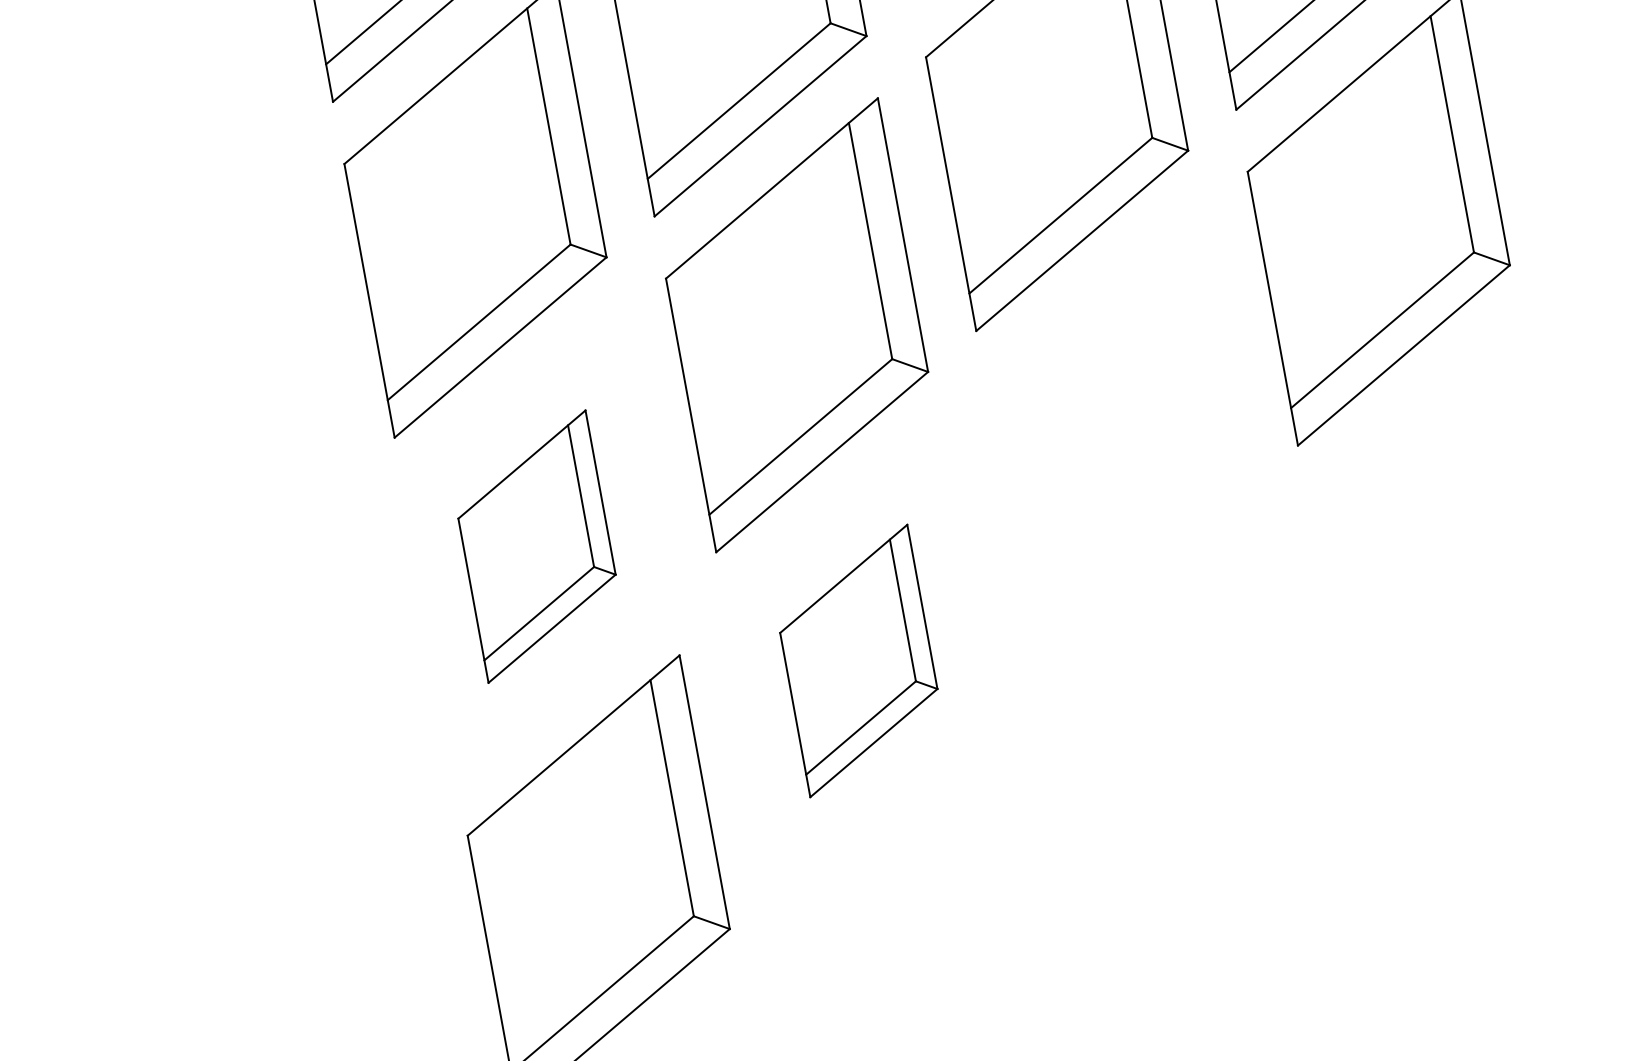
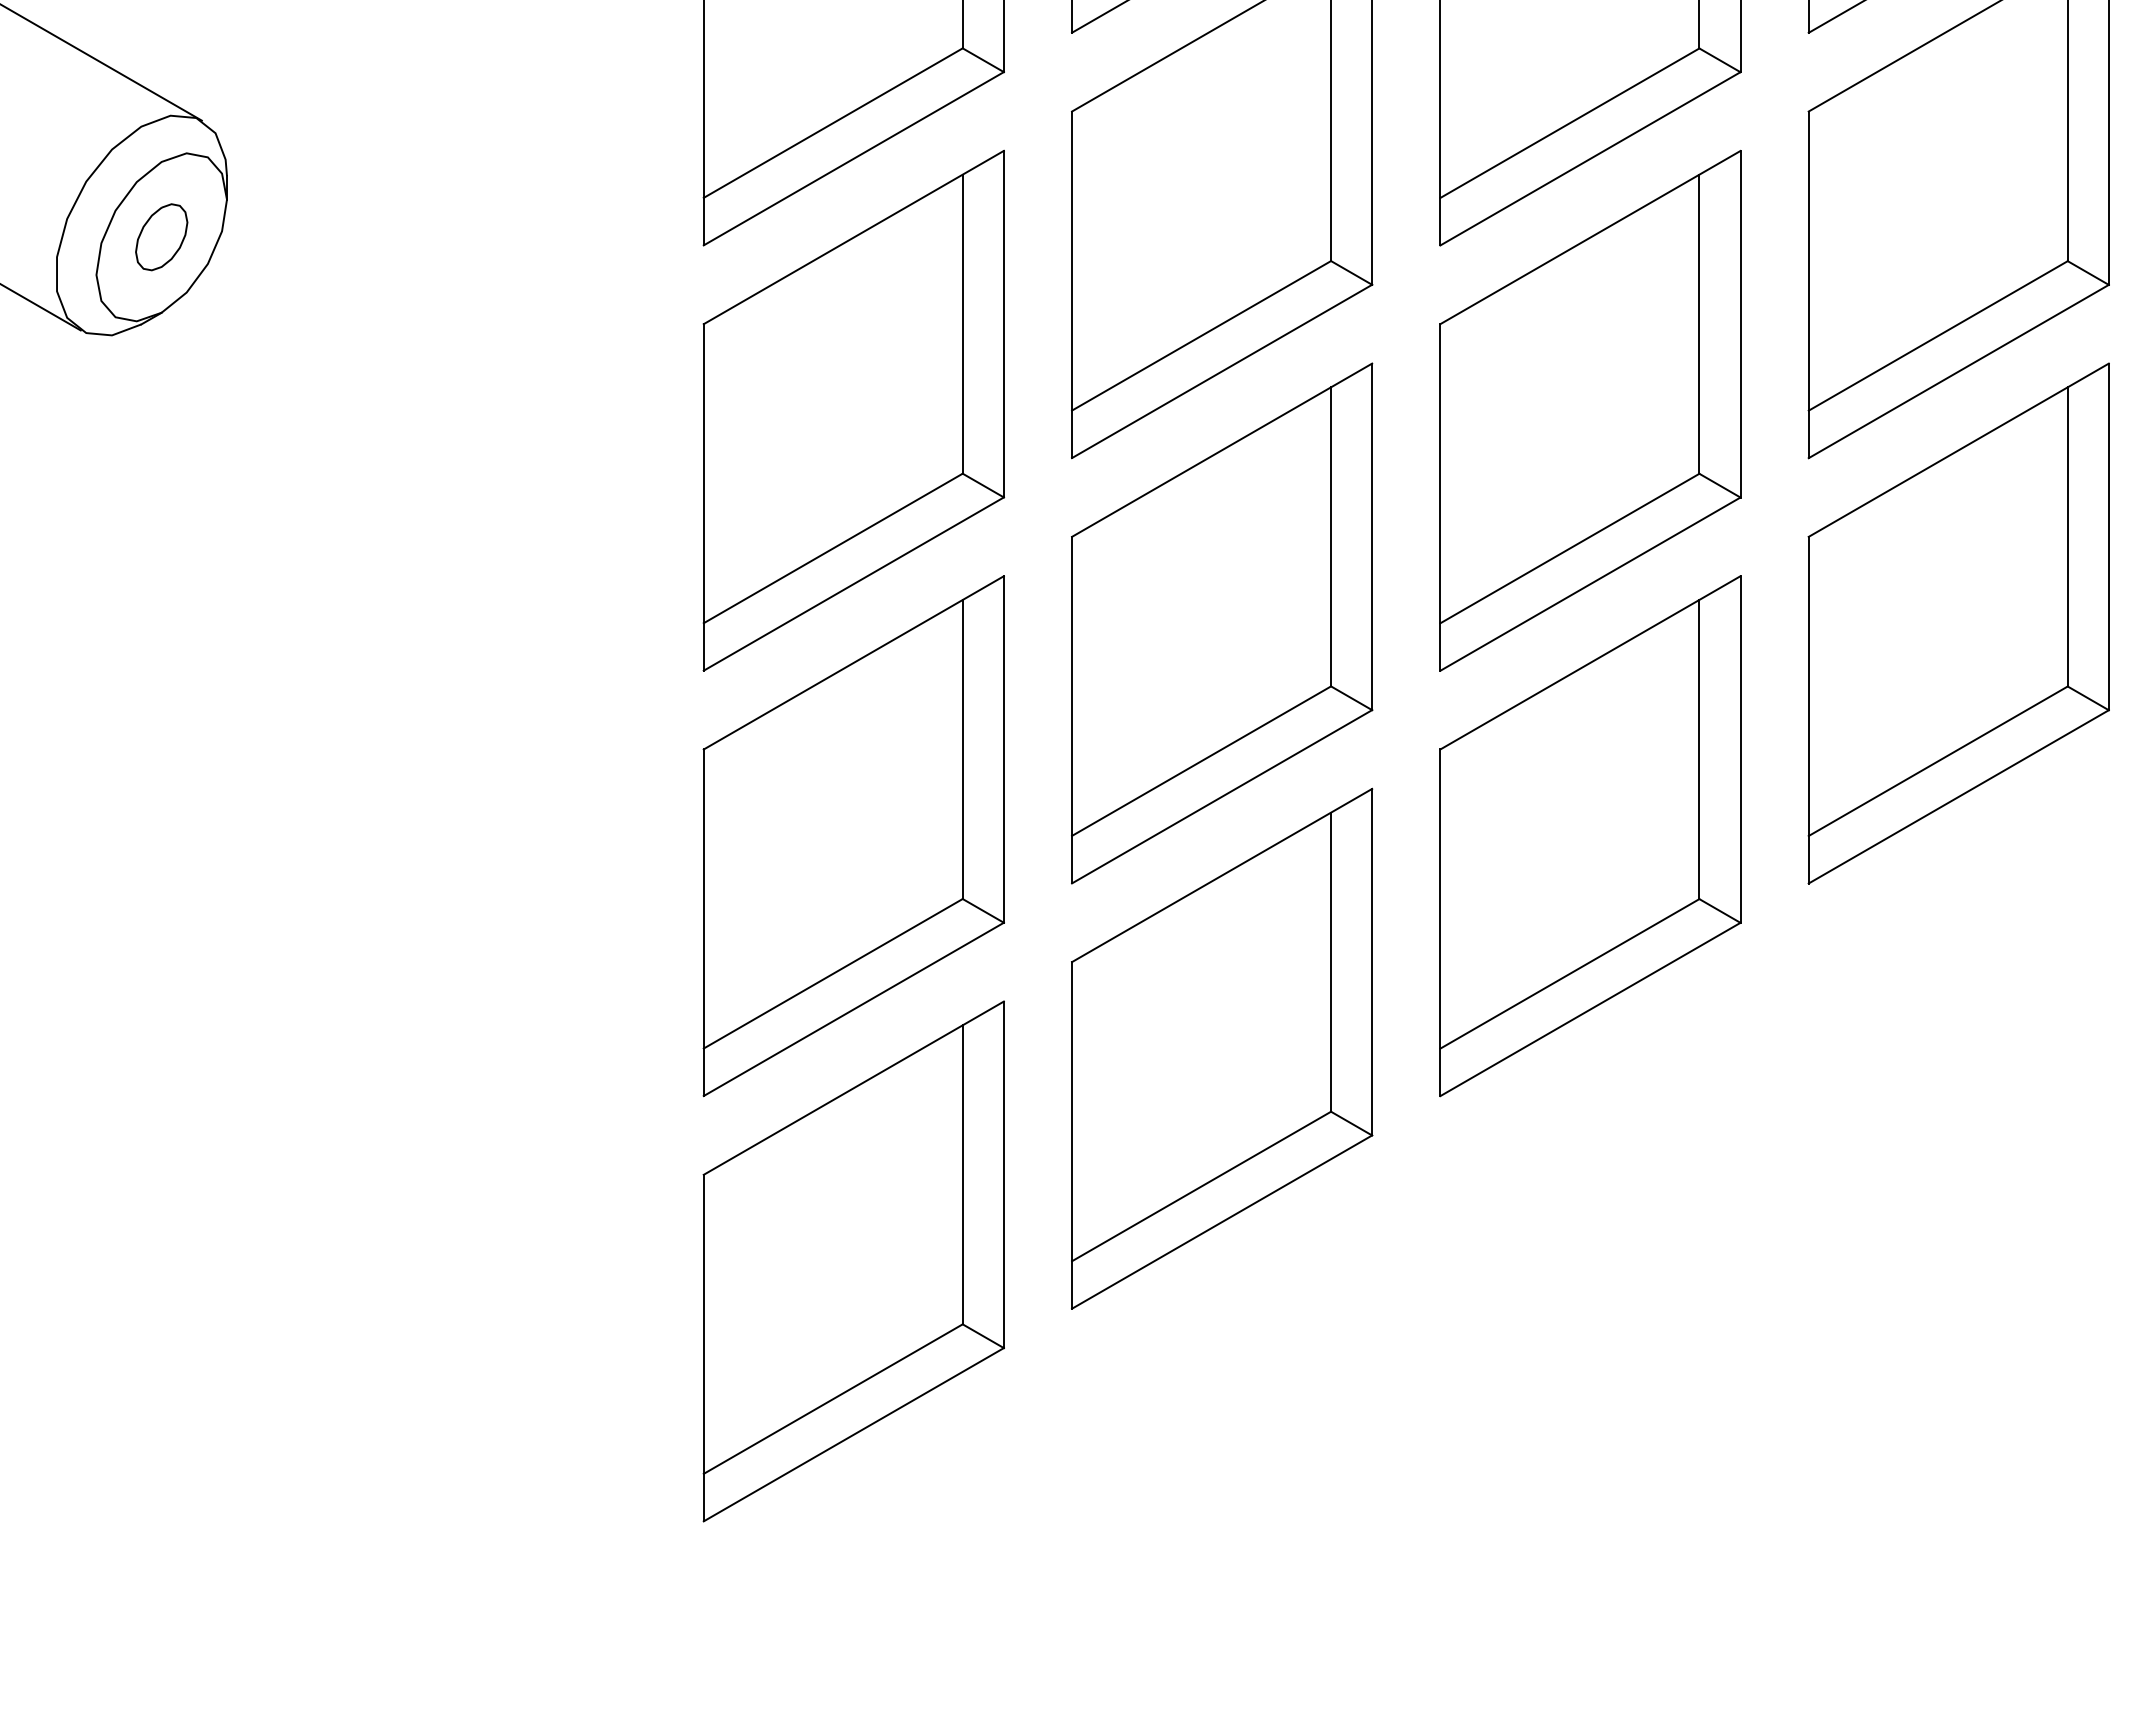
part: (1118, 440) -> (1590, 836), added
part: (536, 546) -> (853, 836), size x1.67
part: (858, 660) -> (1222, 1048), size x1.67

